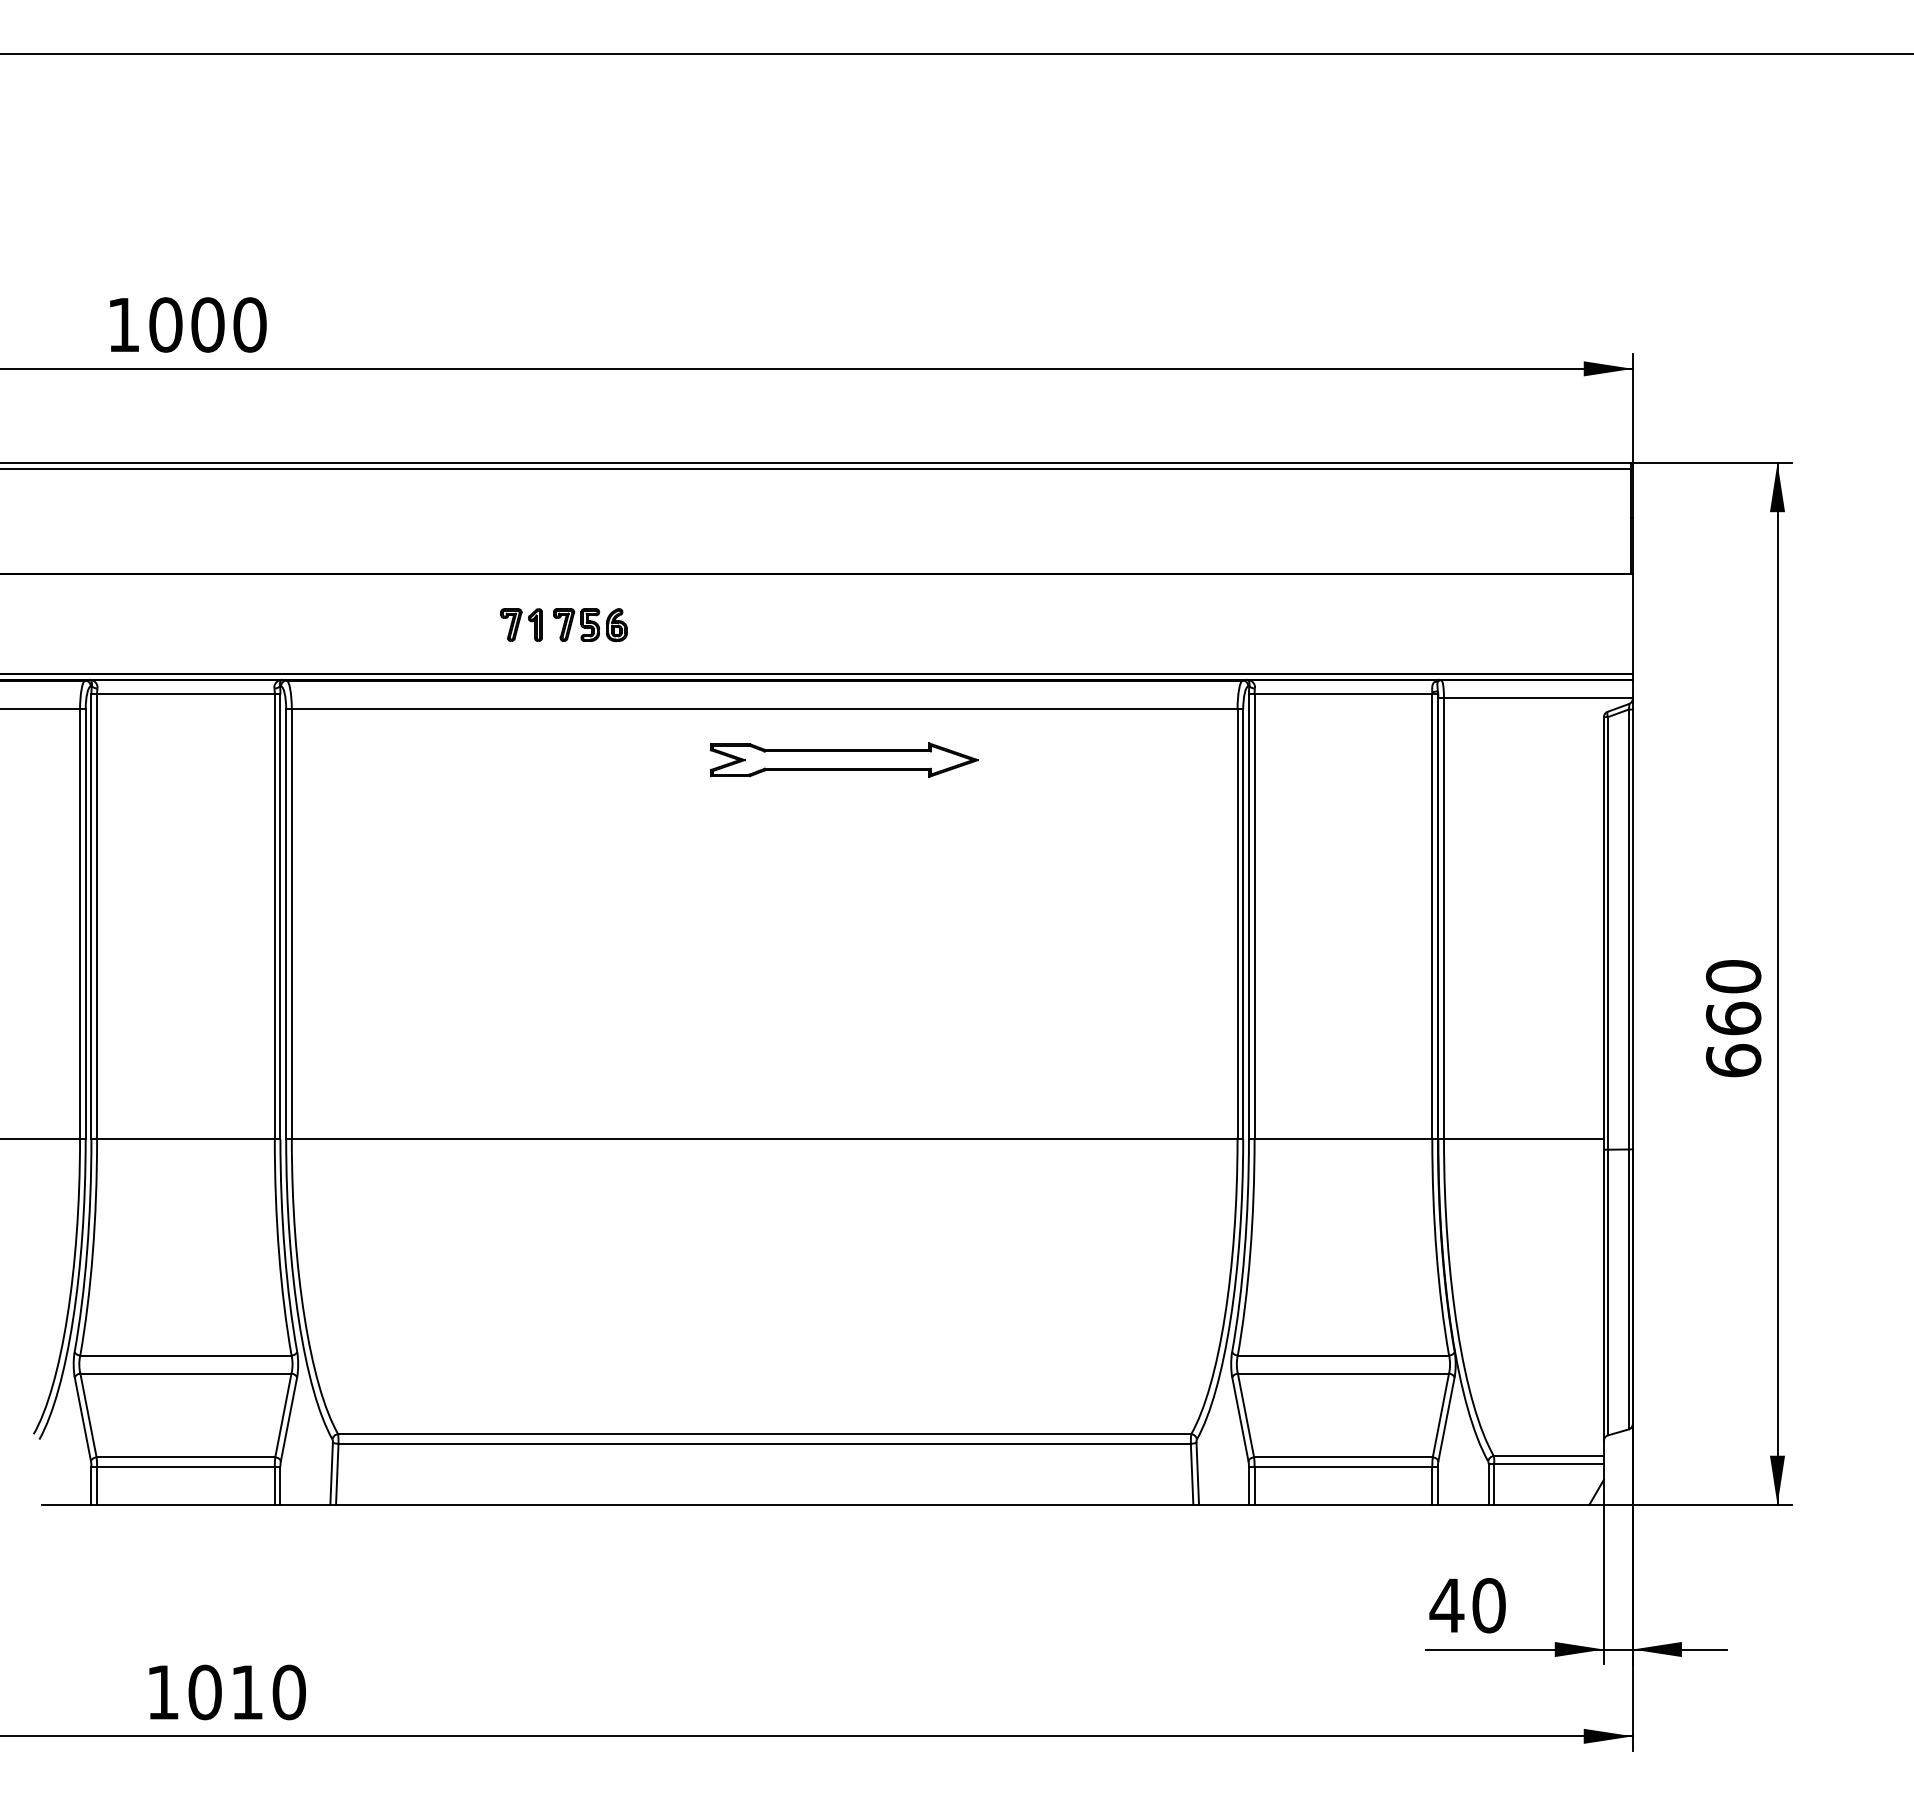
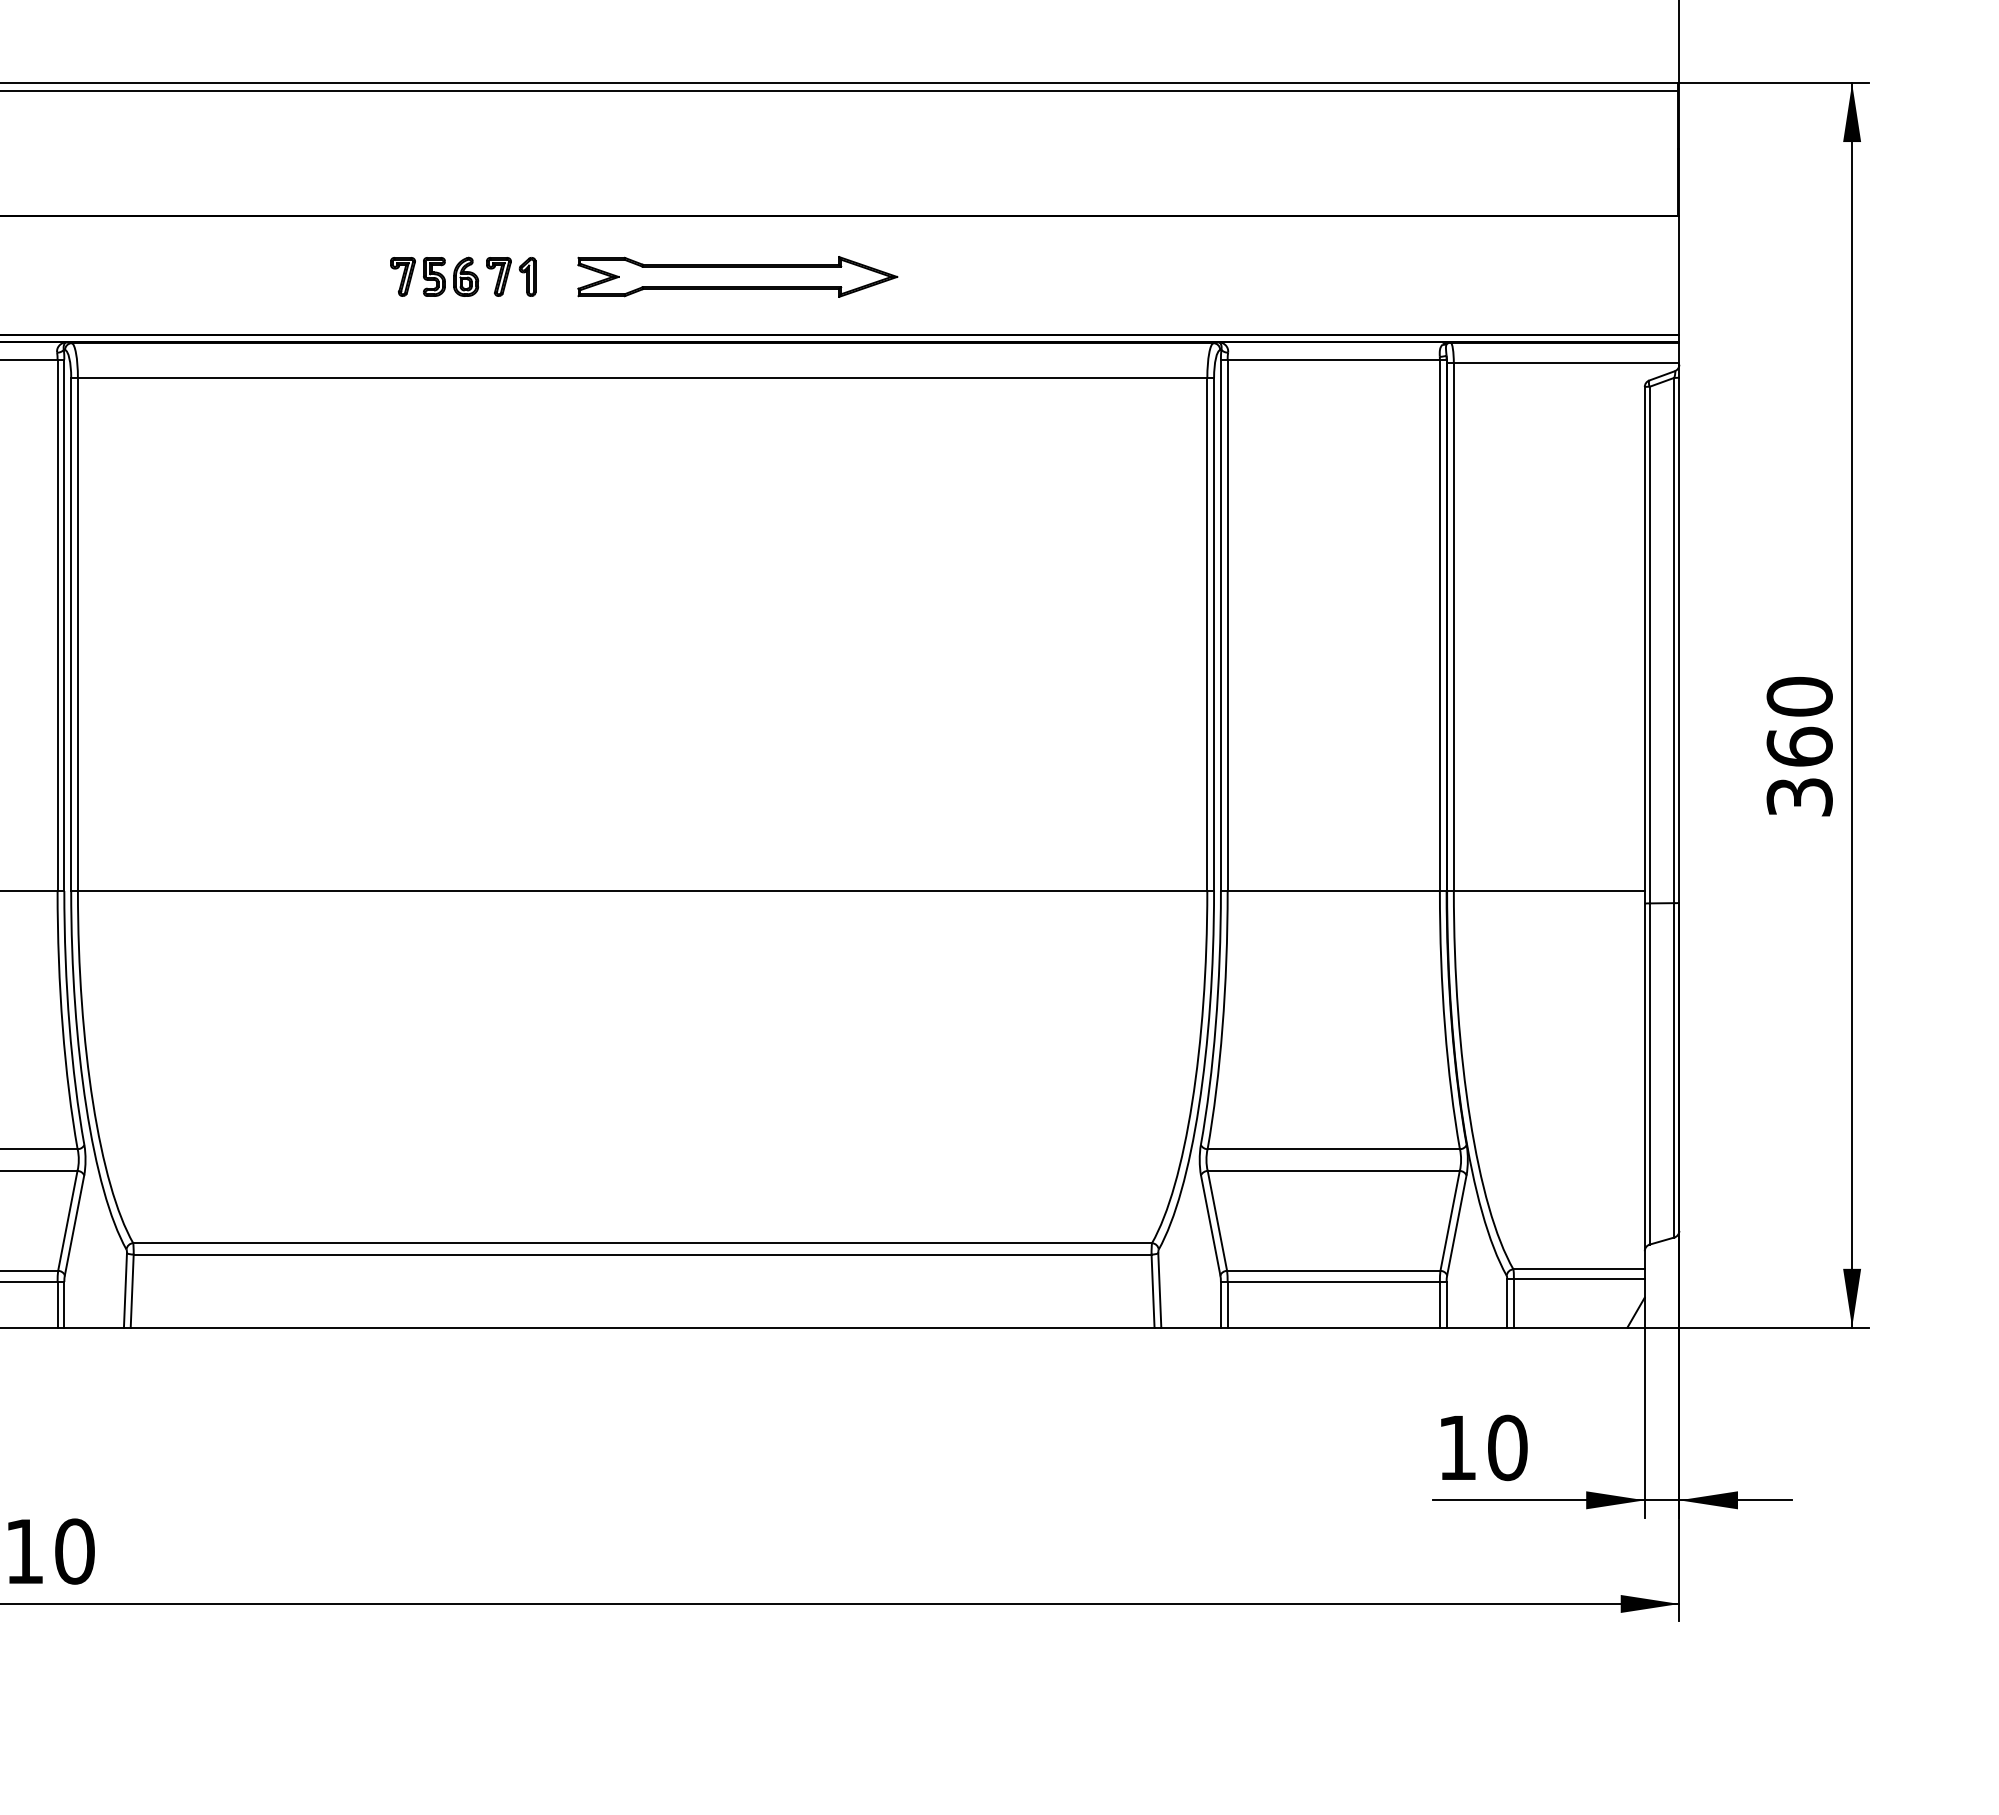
part: (521, 624) -> (511, 276), moved
part: (844, 759) -> (737, 276), moved
text: (1733, 1060) -> (1799, 796), 660 -> 360
text: (1446, 1605) -> (1456, 1447), 40 -> 10

